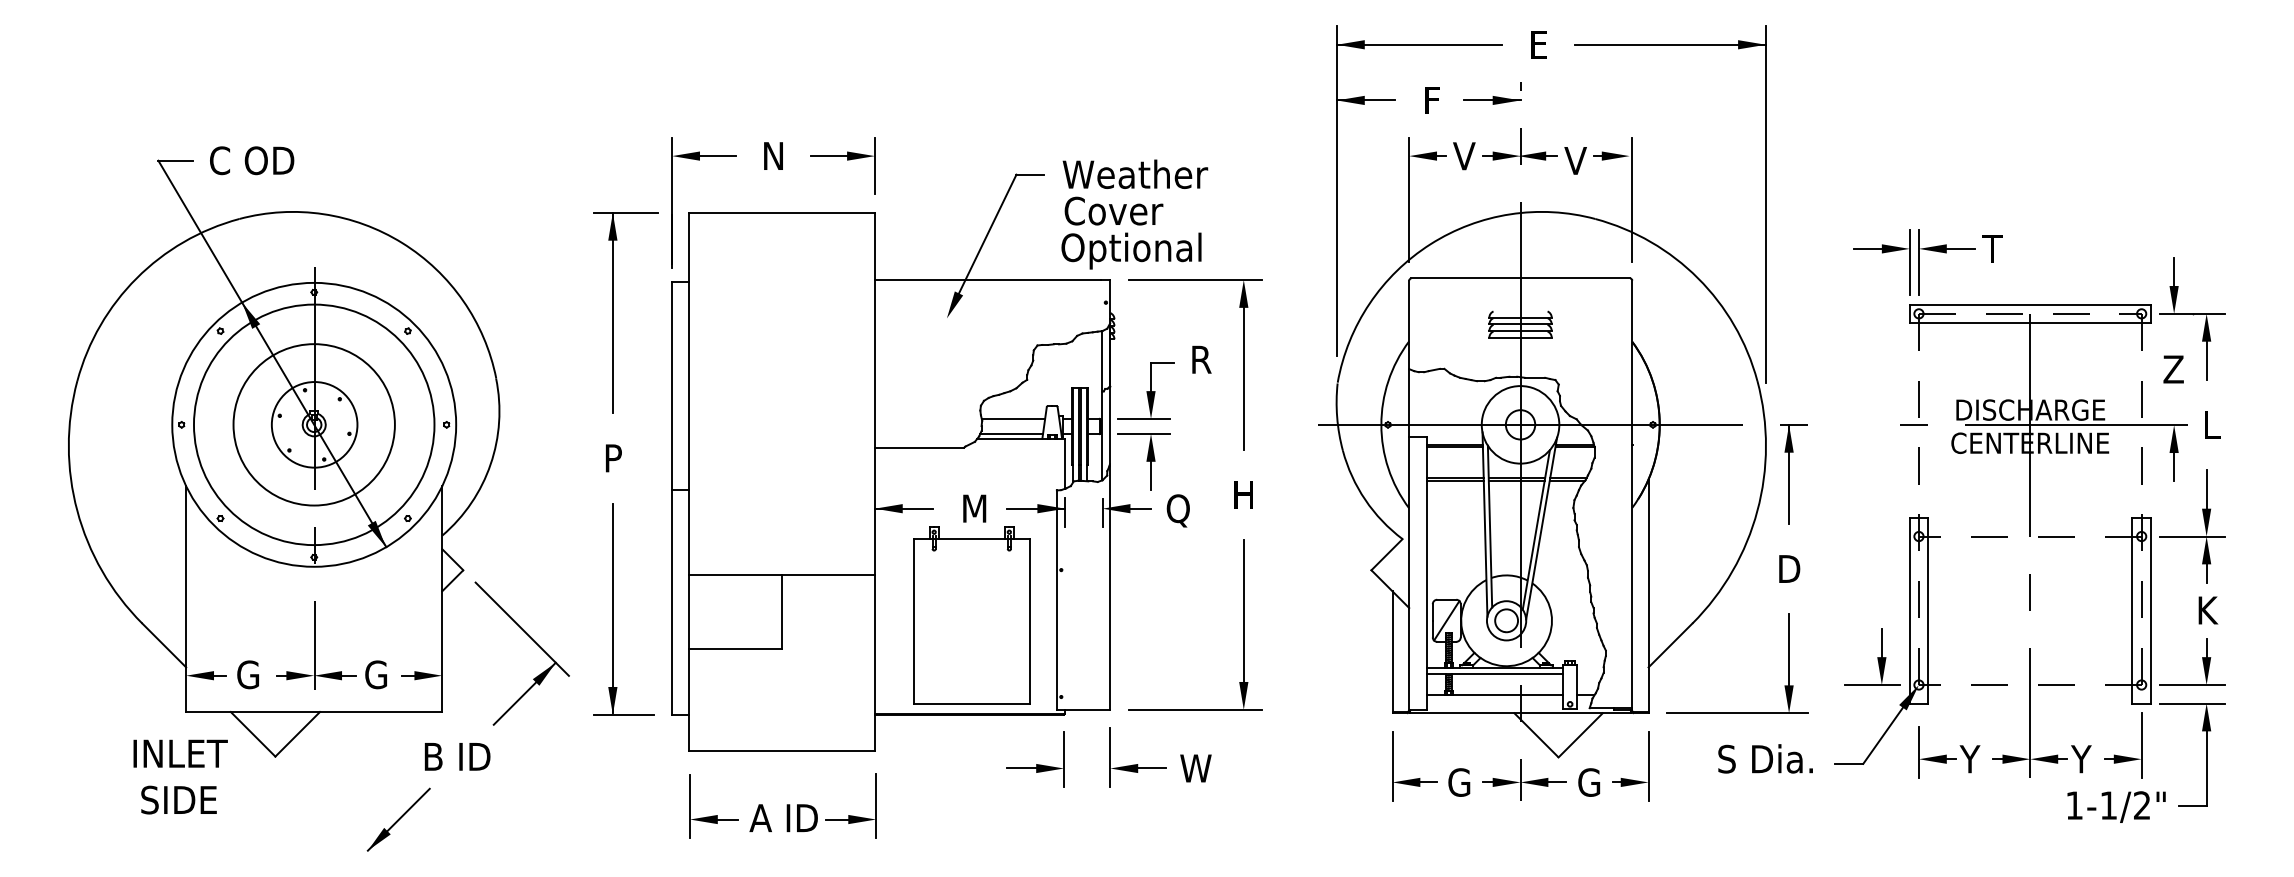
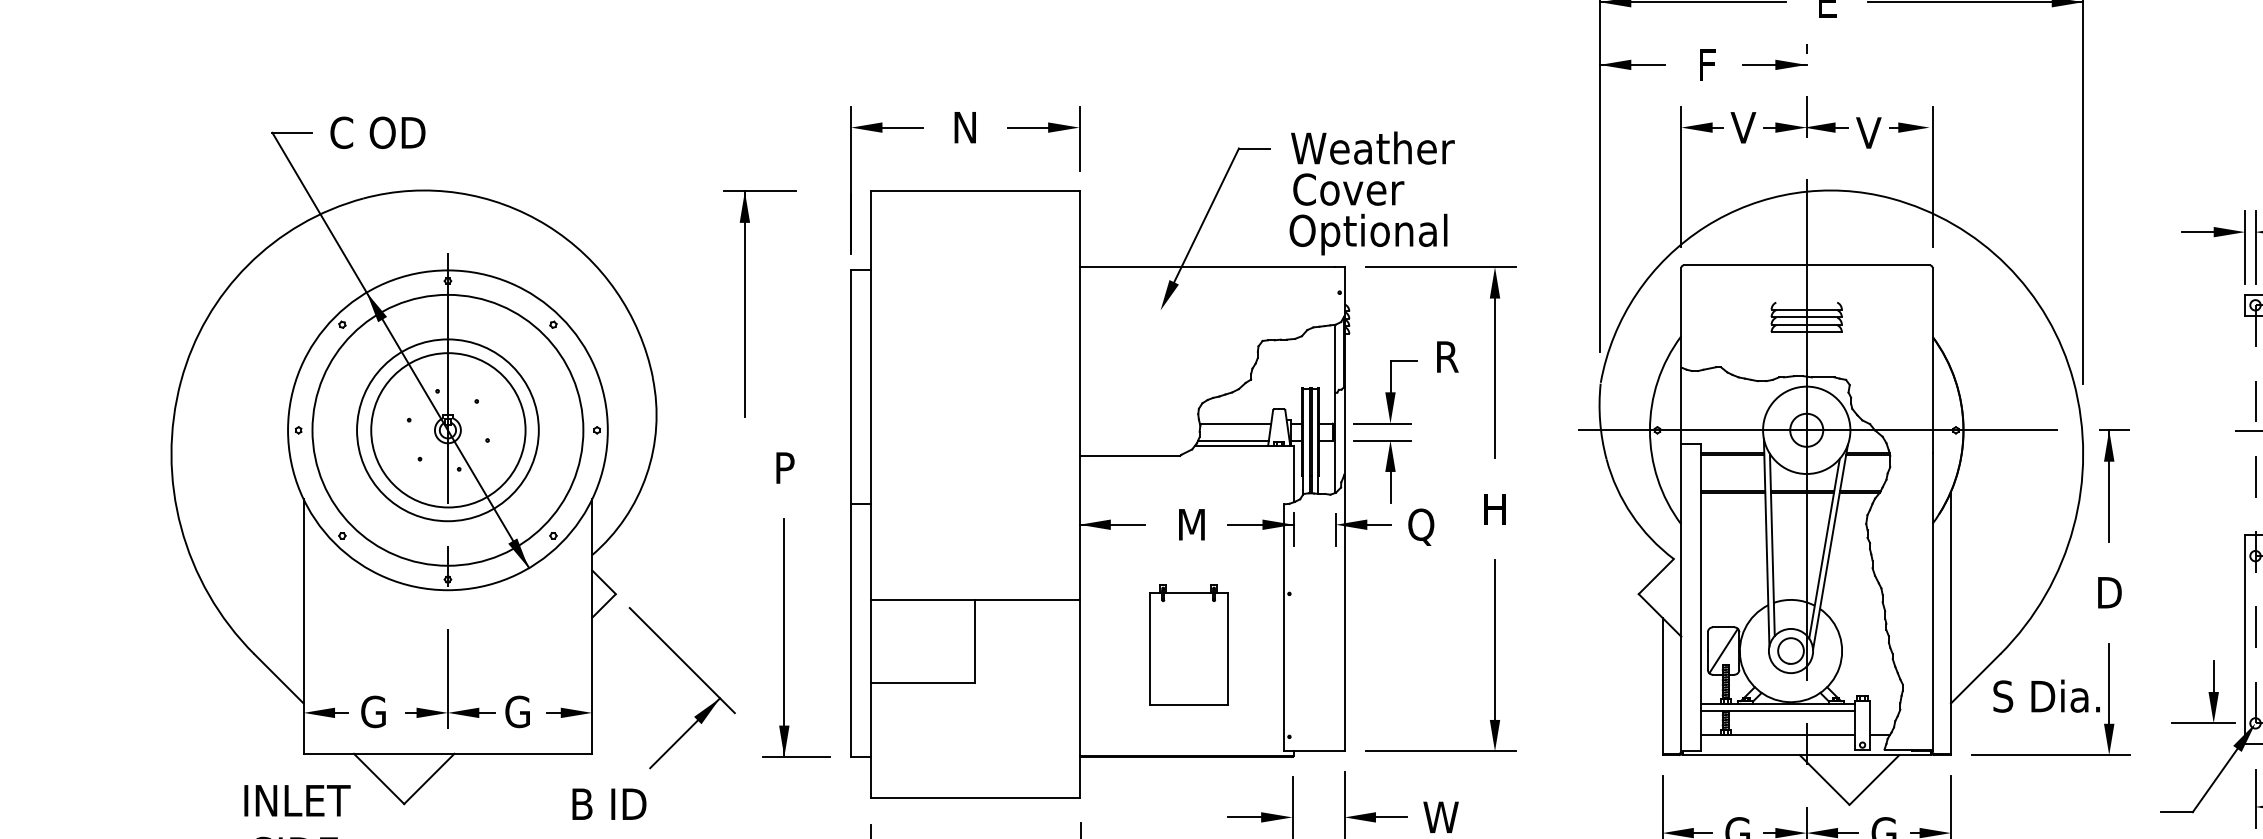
part: (613, 312) -> (745, 303), moved
circle: (314, 424) -> (448, 429), size x1.6
part: (971, 615) -> (1188, 645), size x0.6
text: (1765, 758) -> (2046, 695), moved

